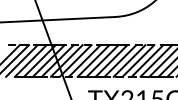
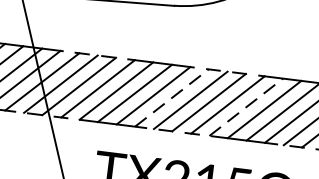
line: (120, 60) -> (172, 97), solid -> dashed
line: (156, 60) -> (246, 106), solid -> dashed

